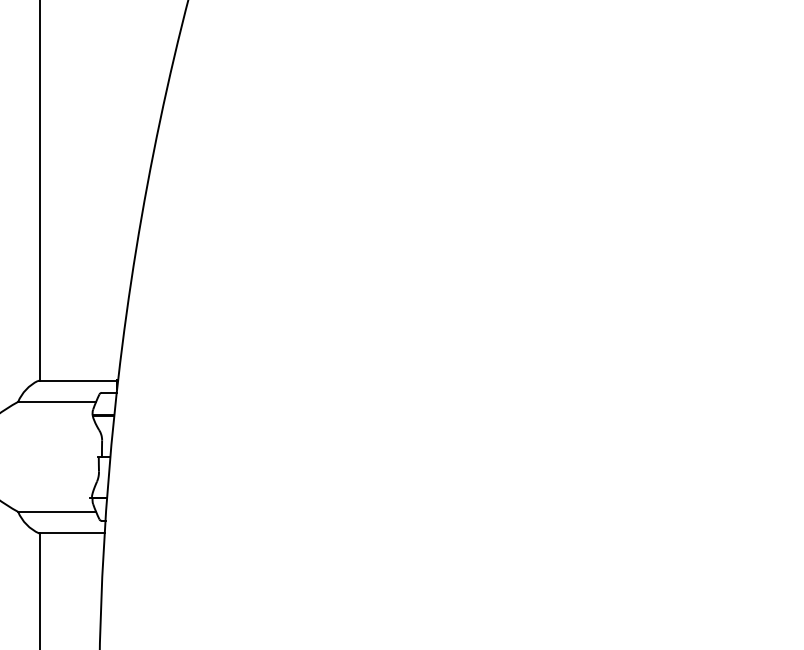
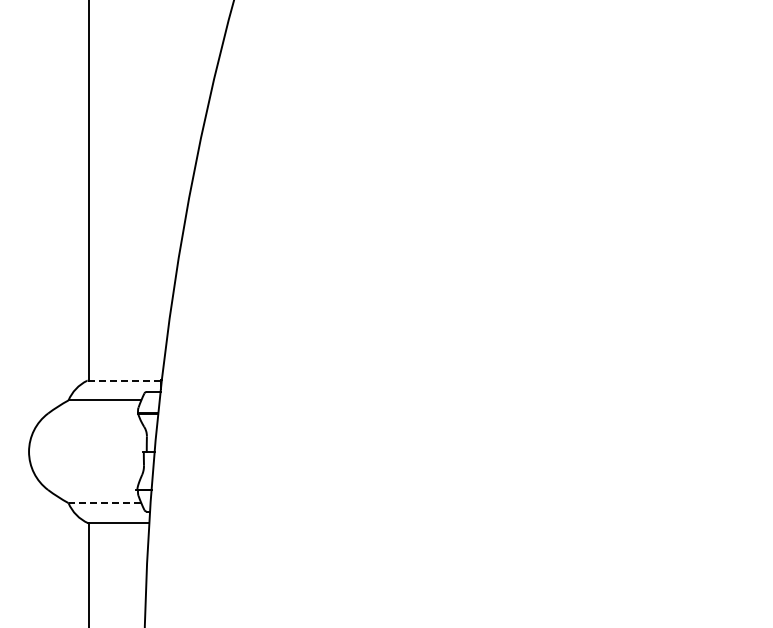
line: (78, 380) -> (124, 380), solid -> dashed
line: (56, 512) -> (104, 503), solid -> dashed

